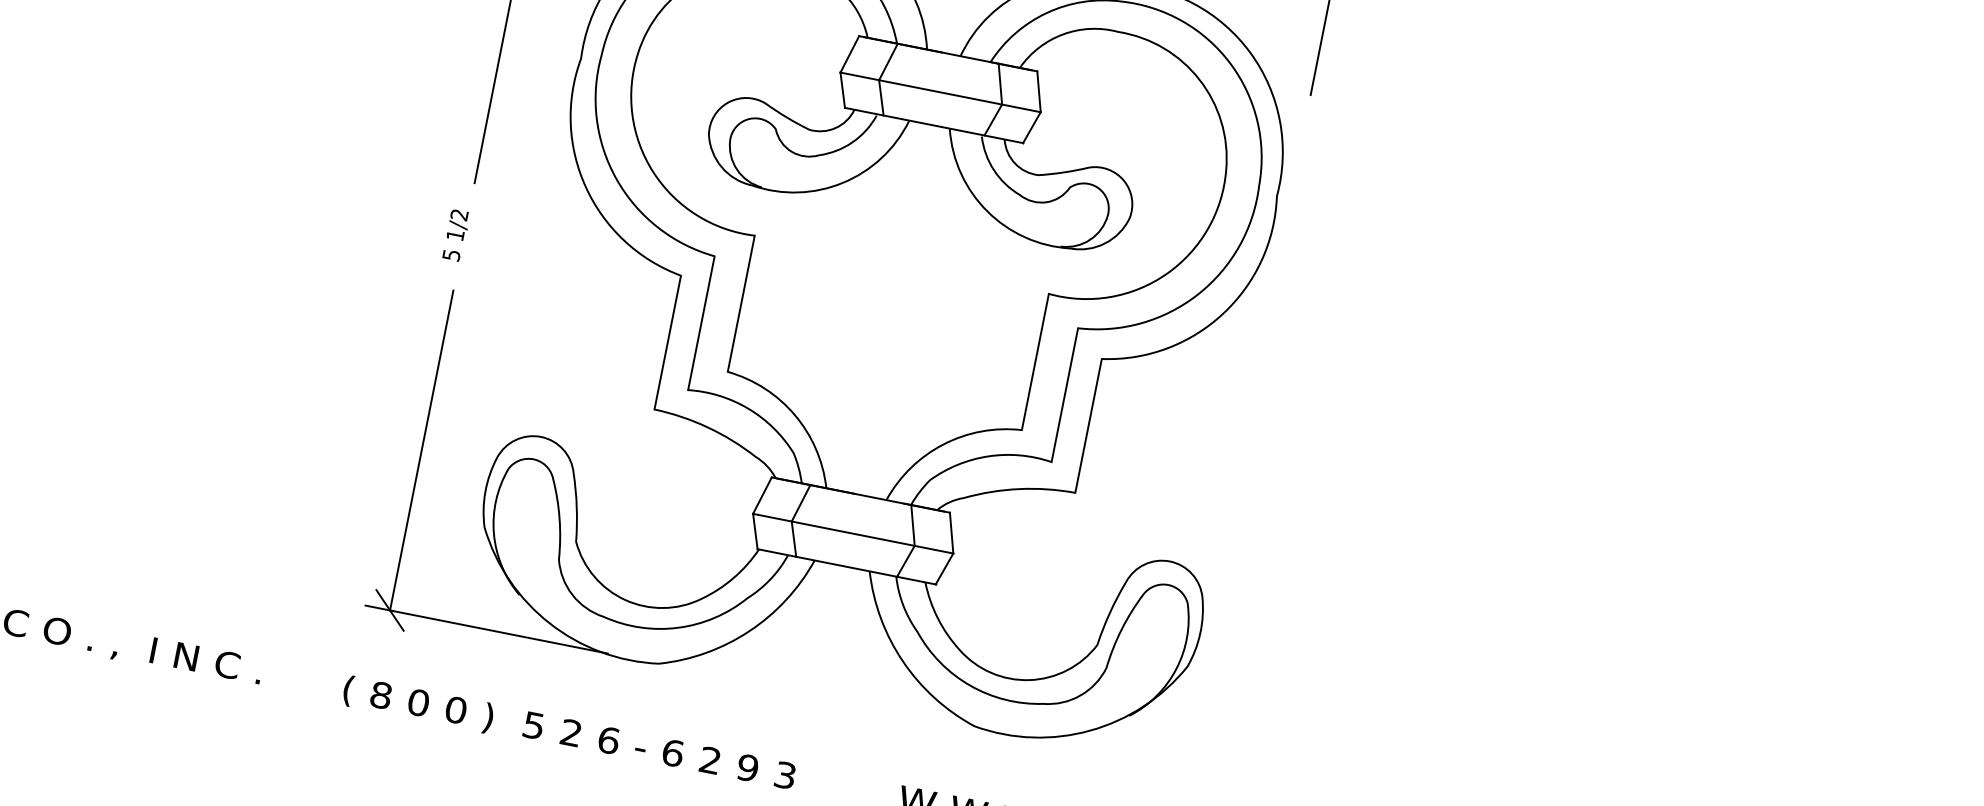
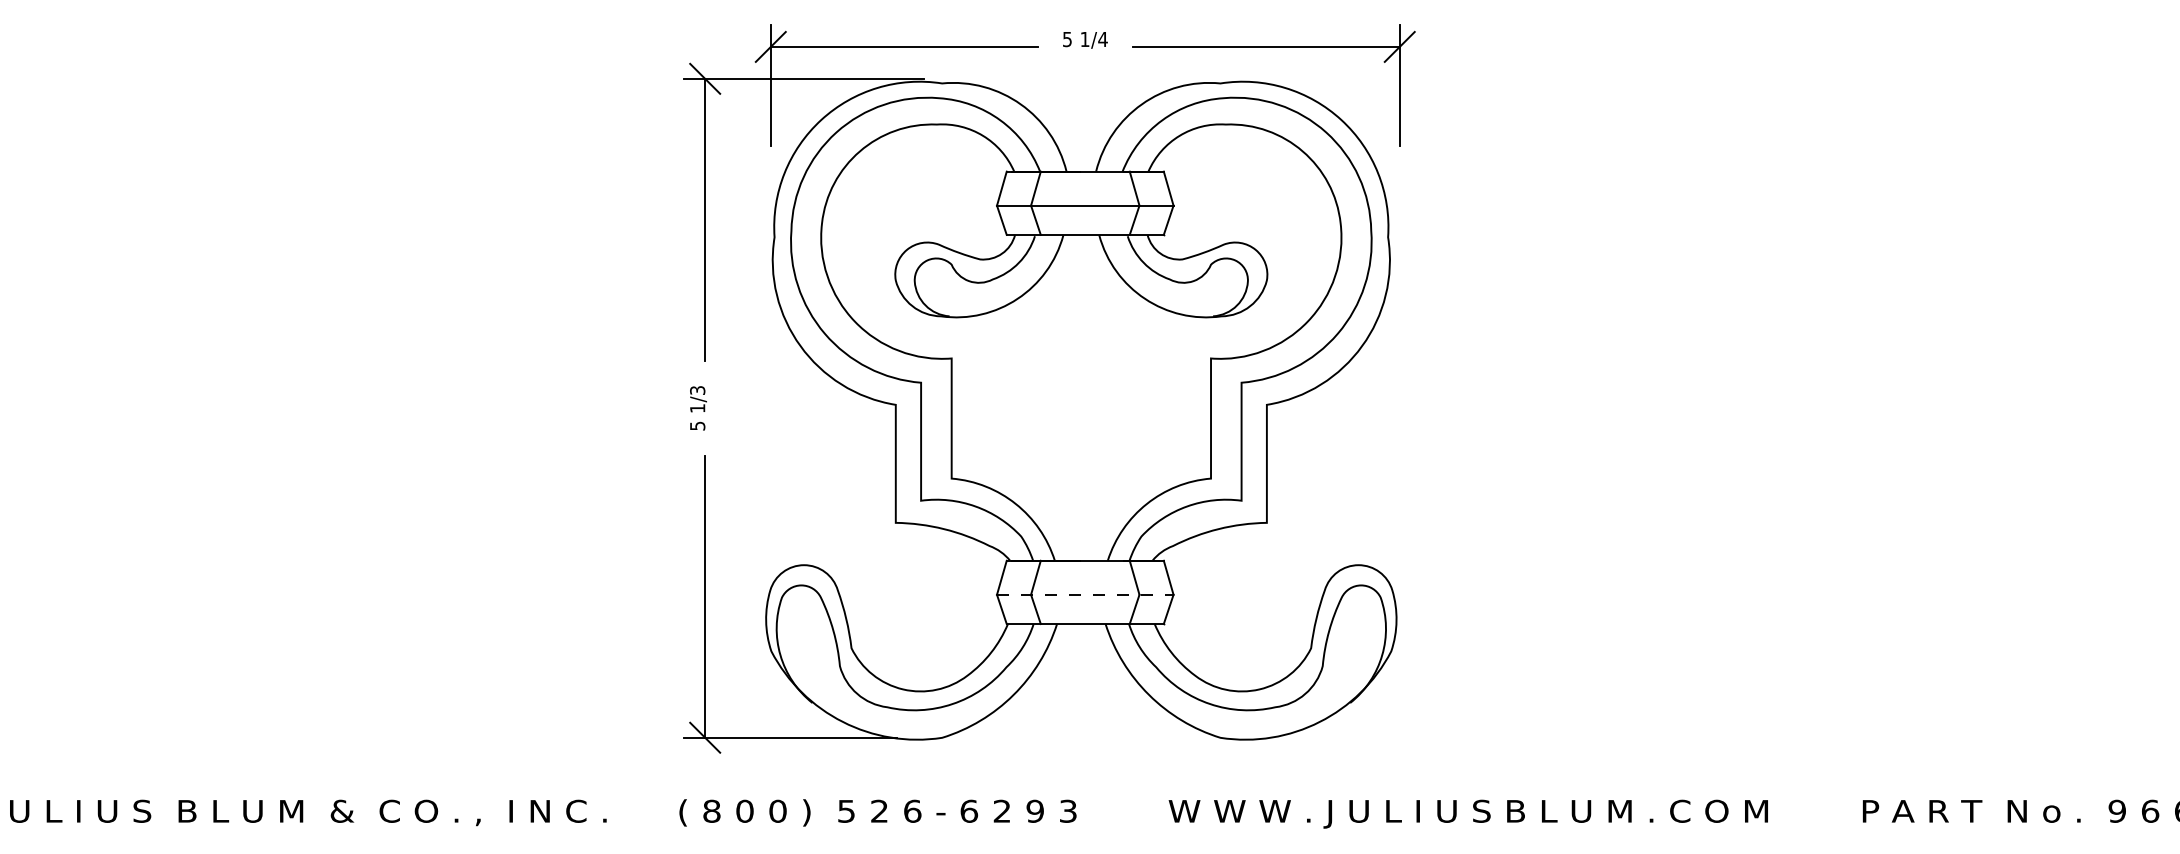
text: (459, 214) -> (697, 390), 1/2 -> 1/3
line: (853, 533) -> (1085, 594), solid -> dashed

